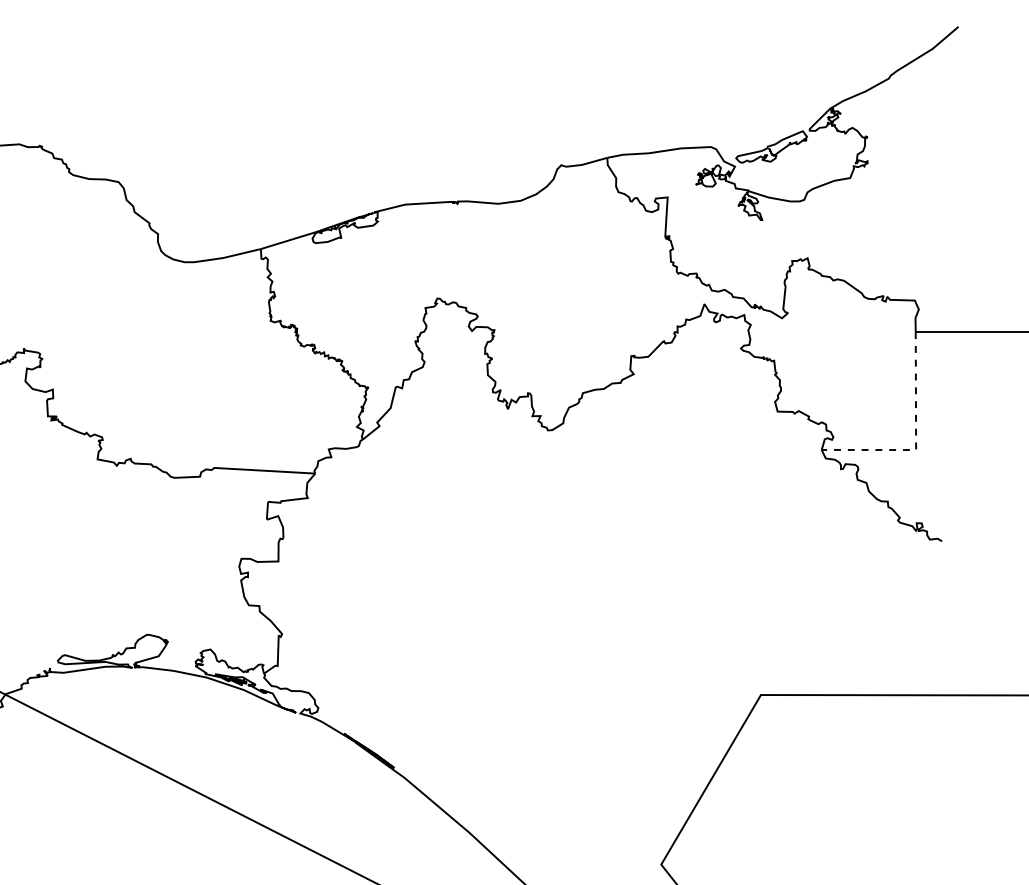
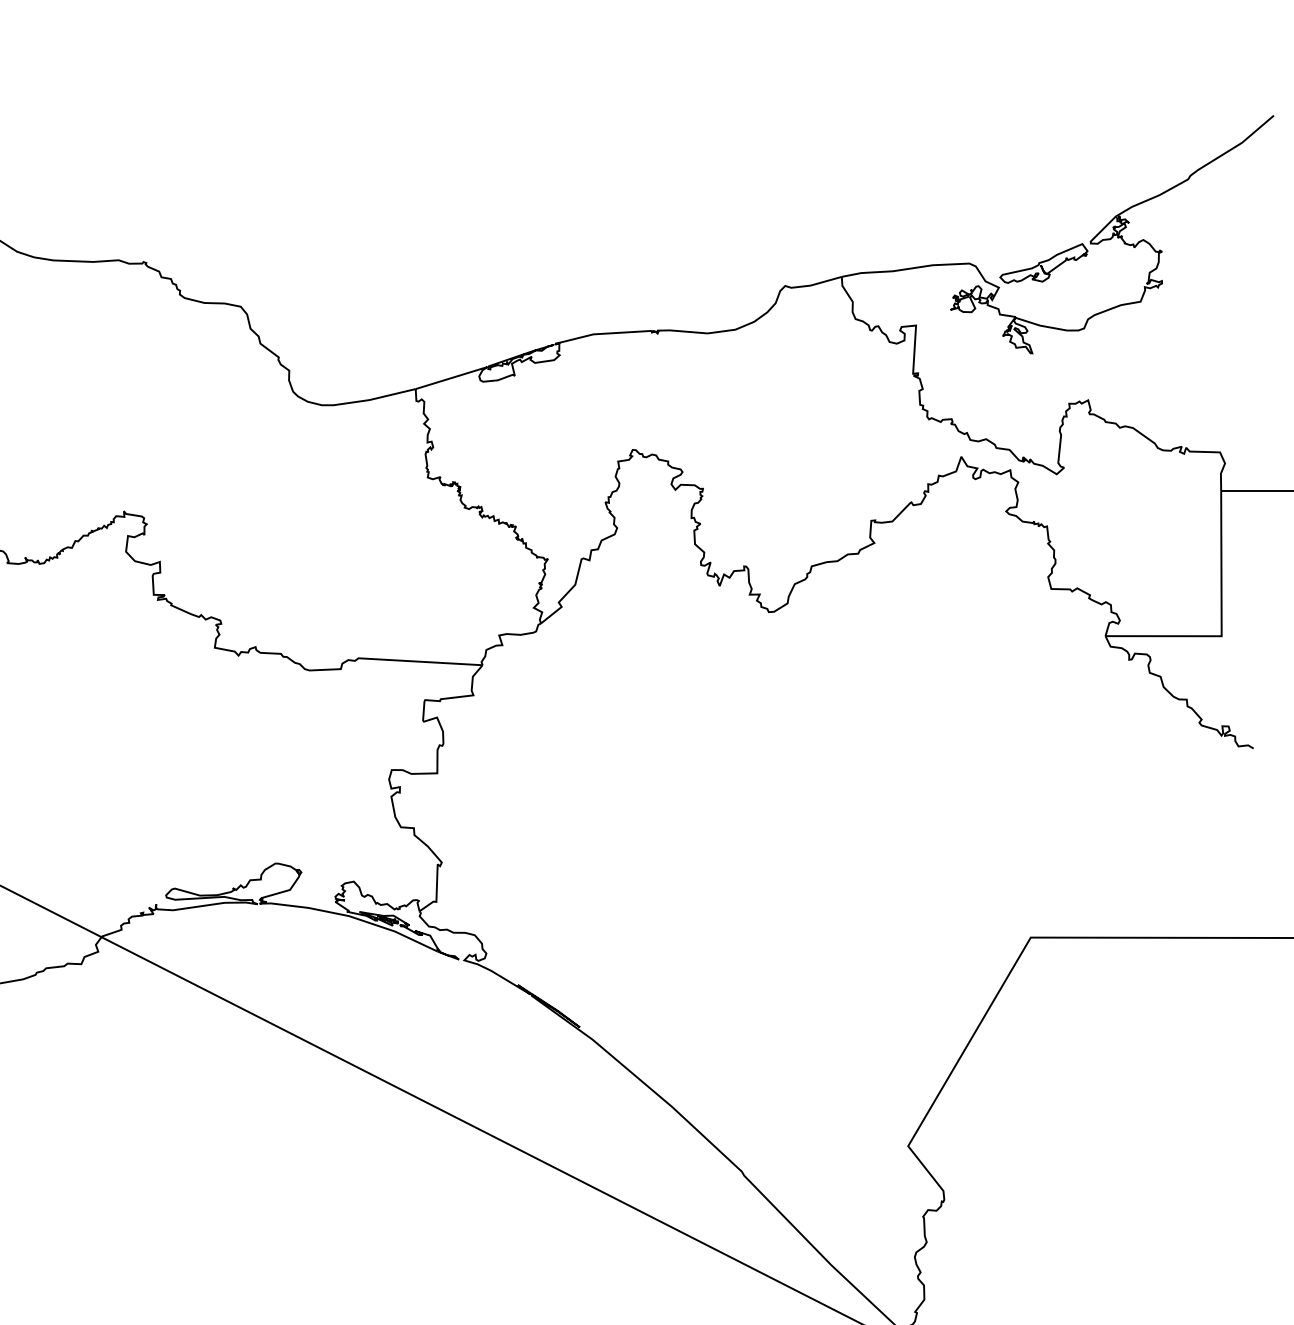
line: (915, 439) -> (1221, 623), dashed -> solid

